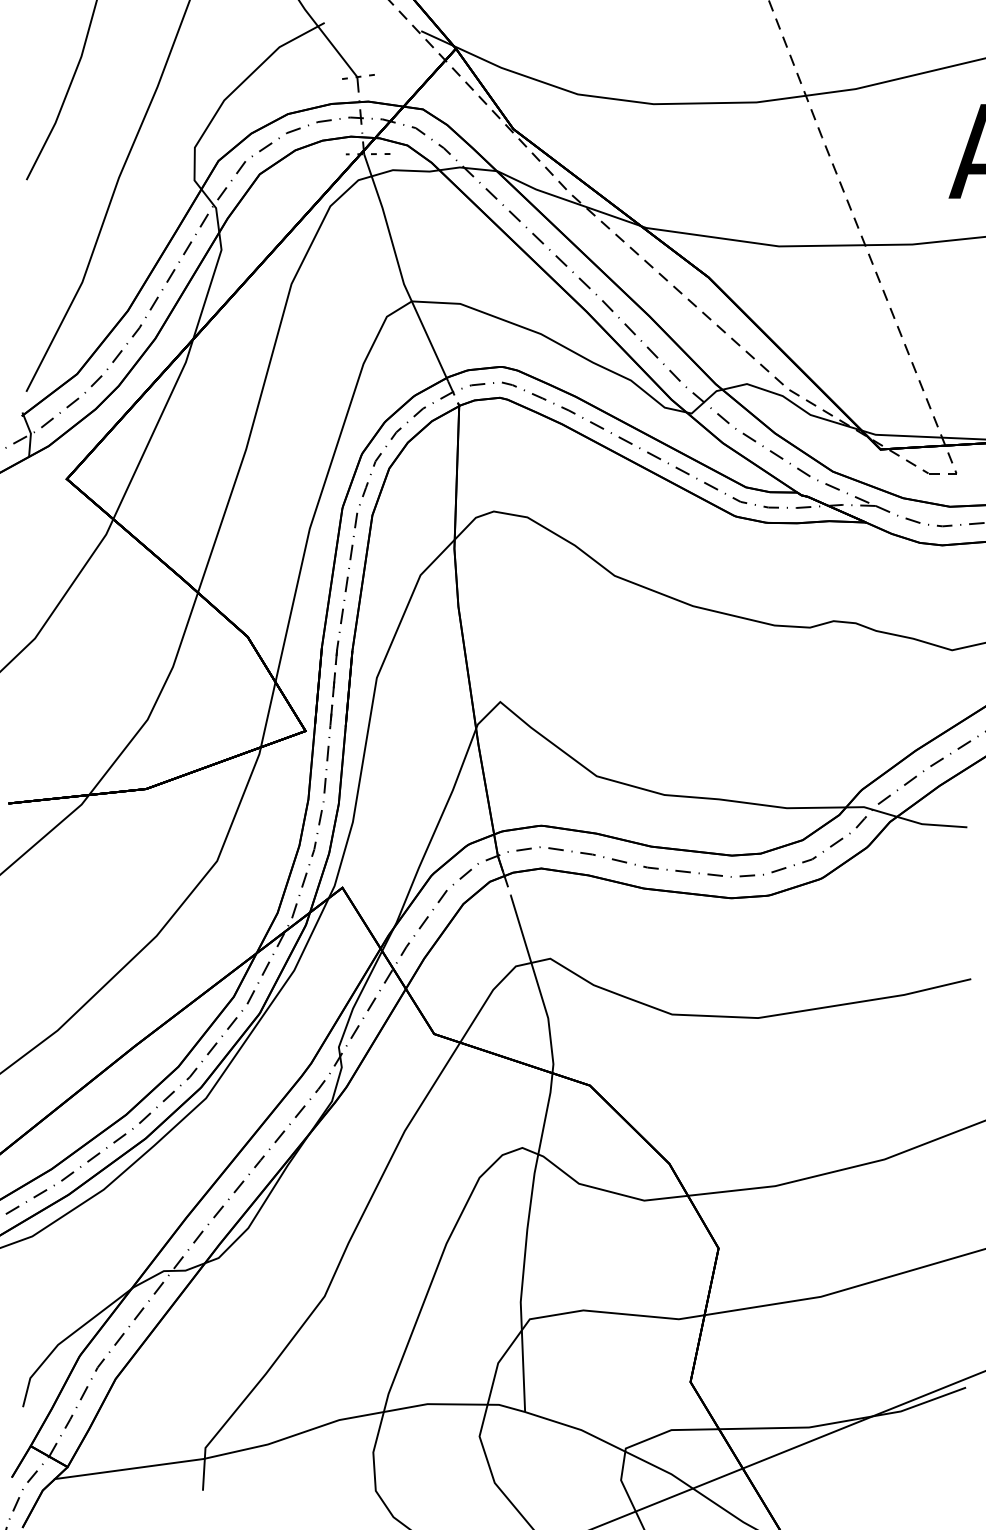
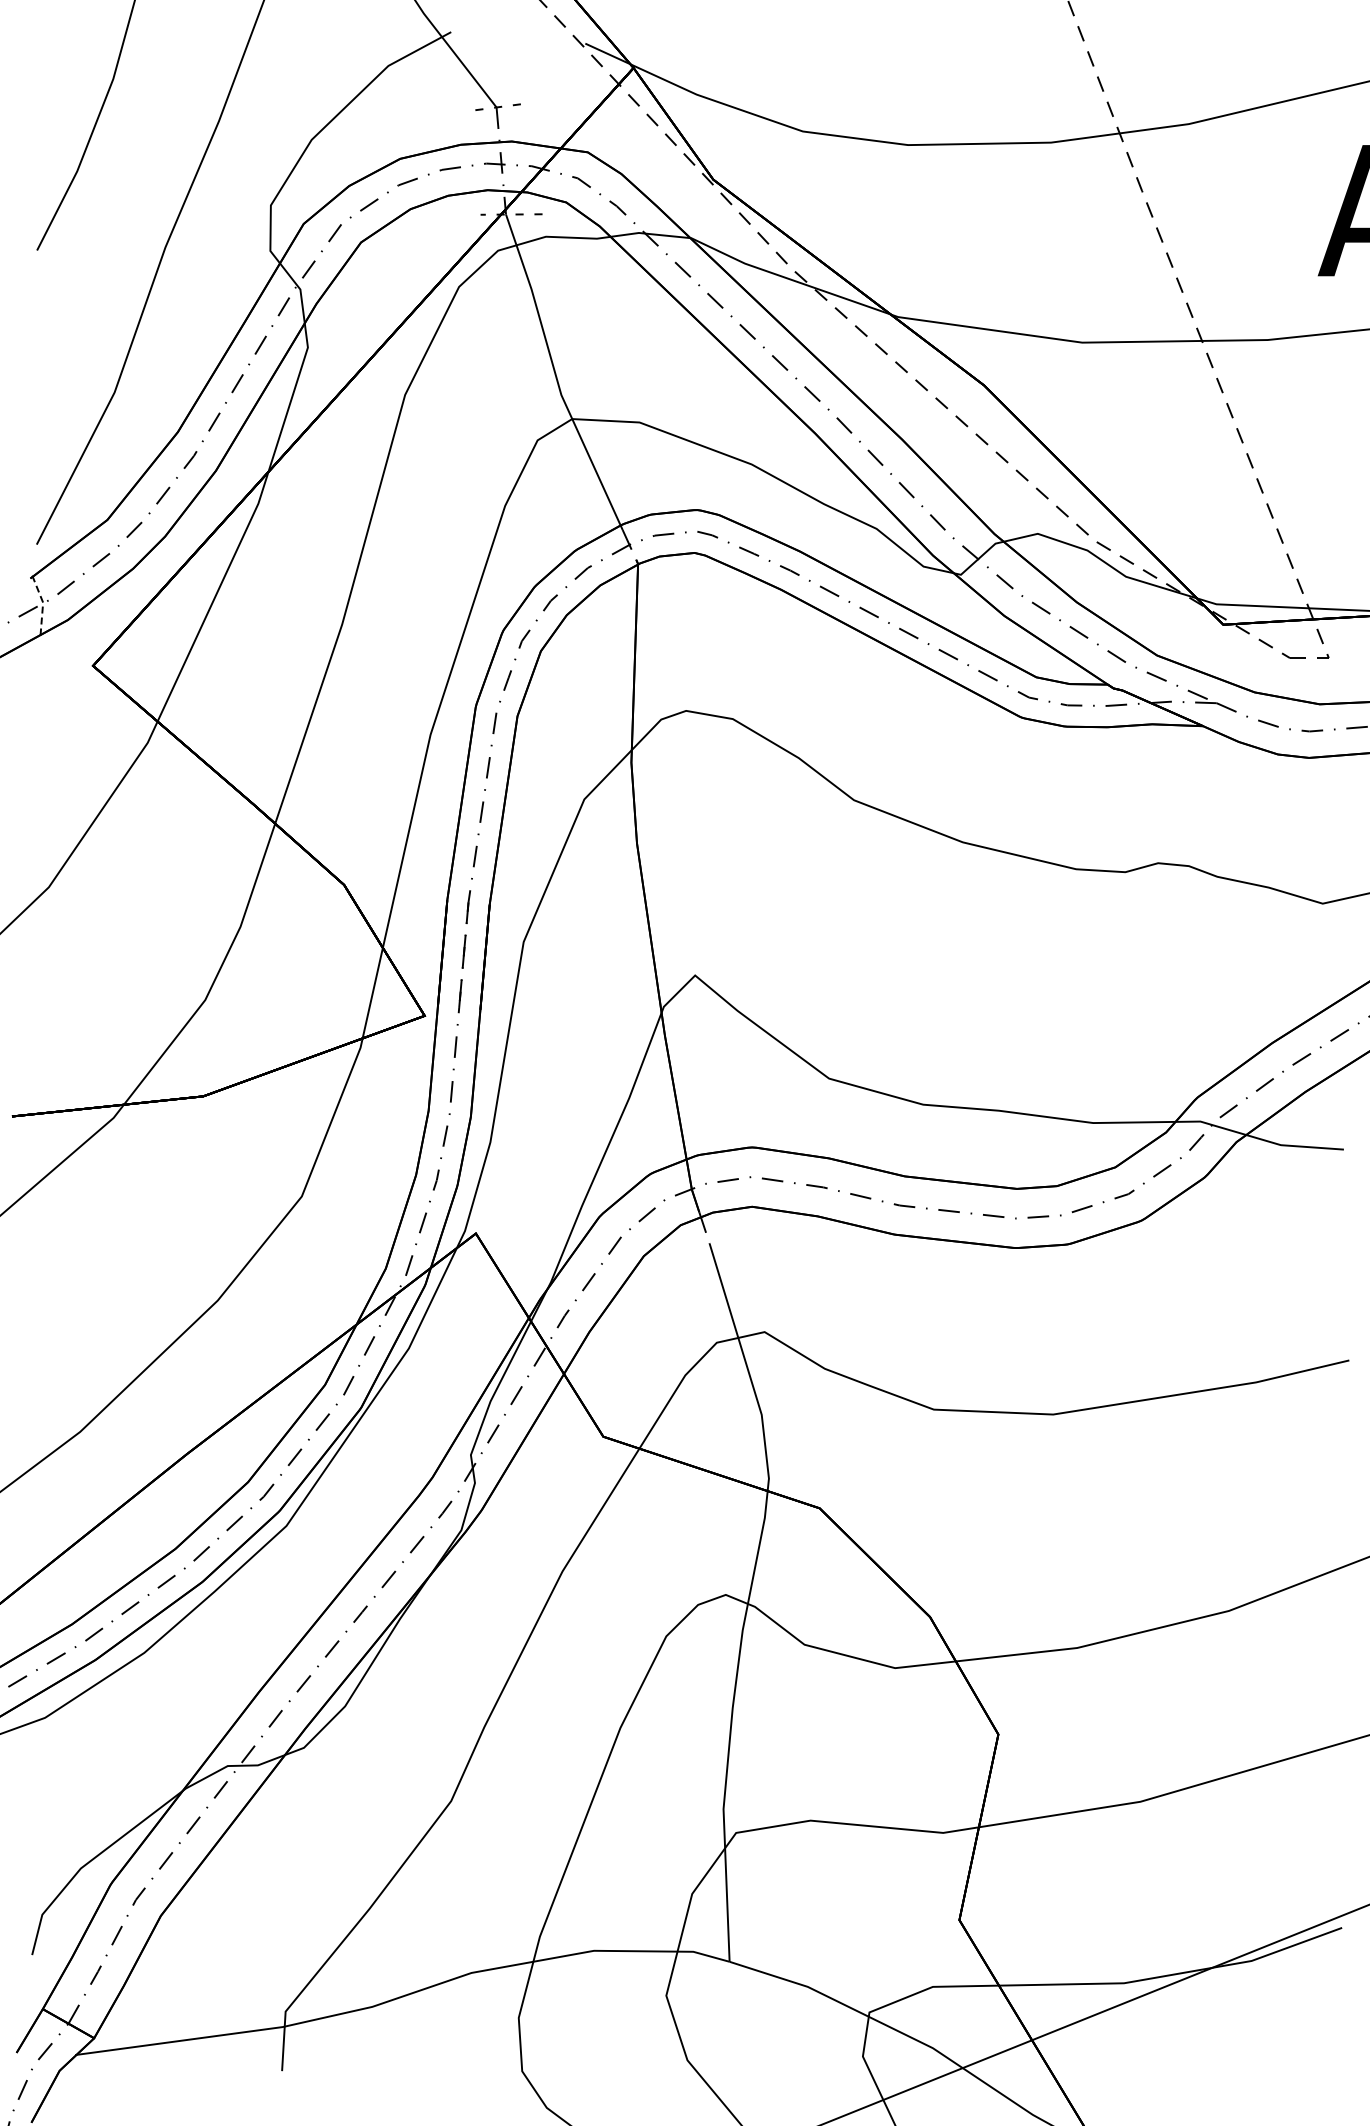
line: (31, 433) -> (43, 602), solid -> dashed

